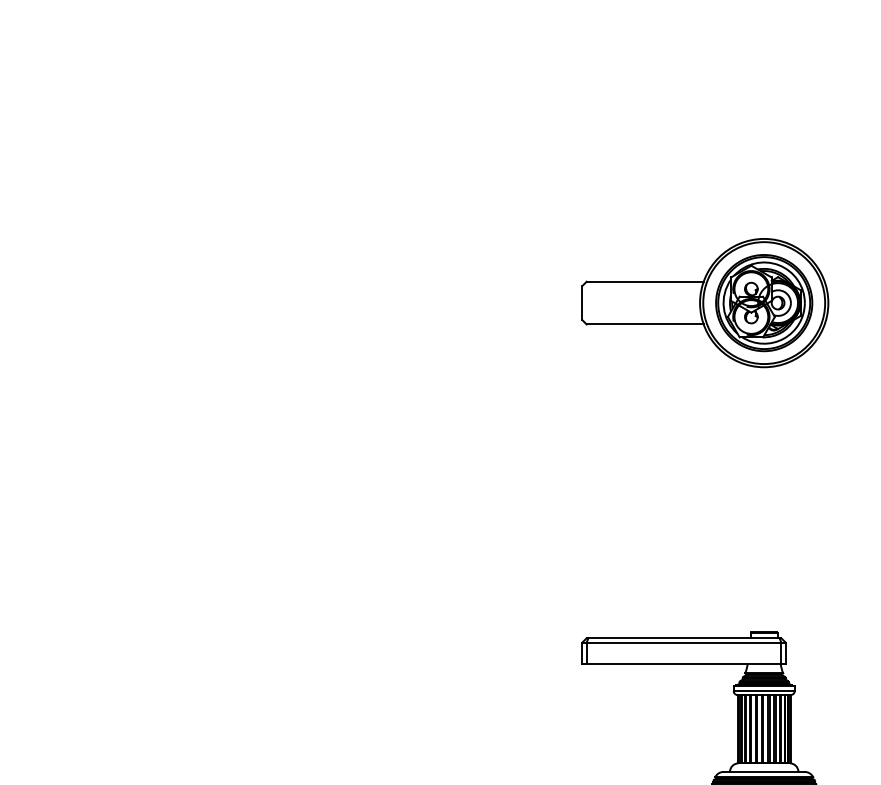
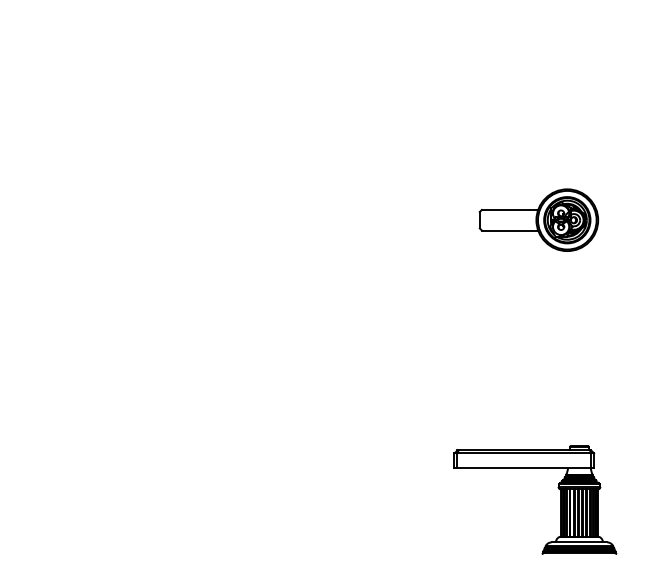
part: (704, 303) -> (538, 220), size x0.7

